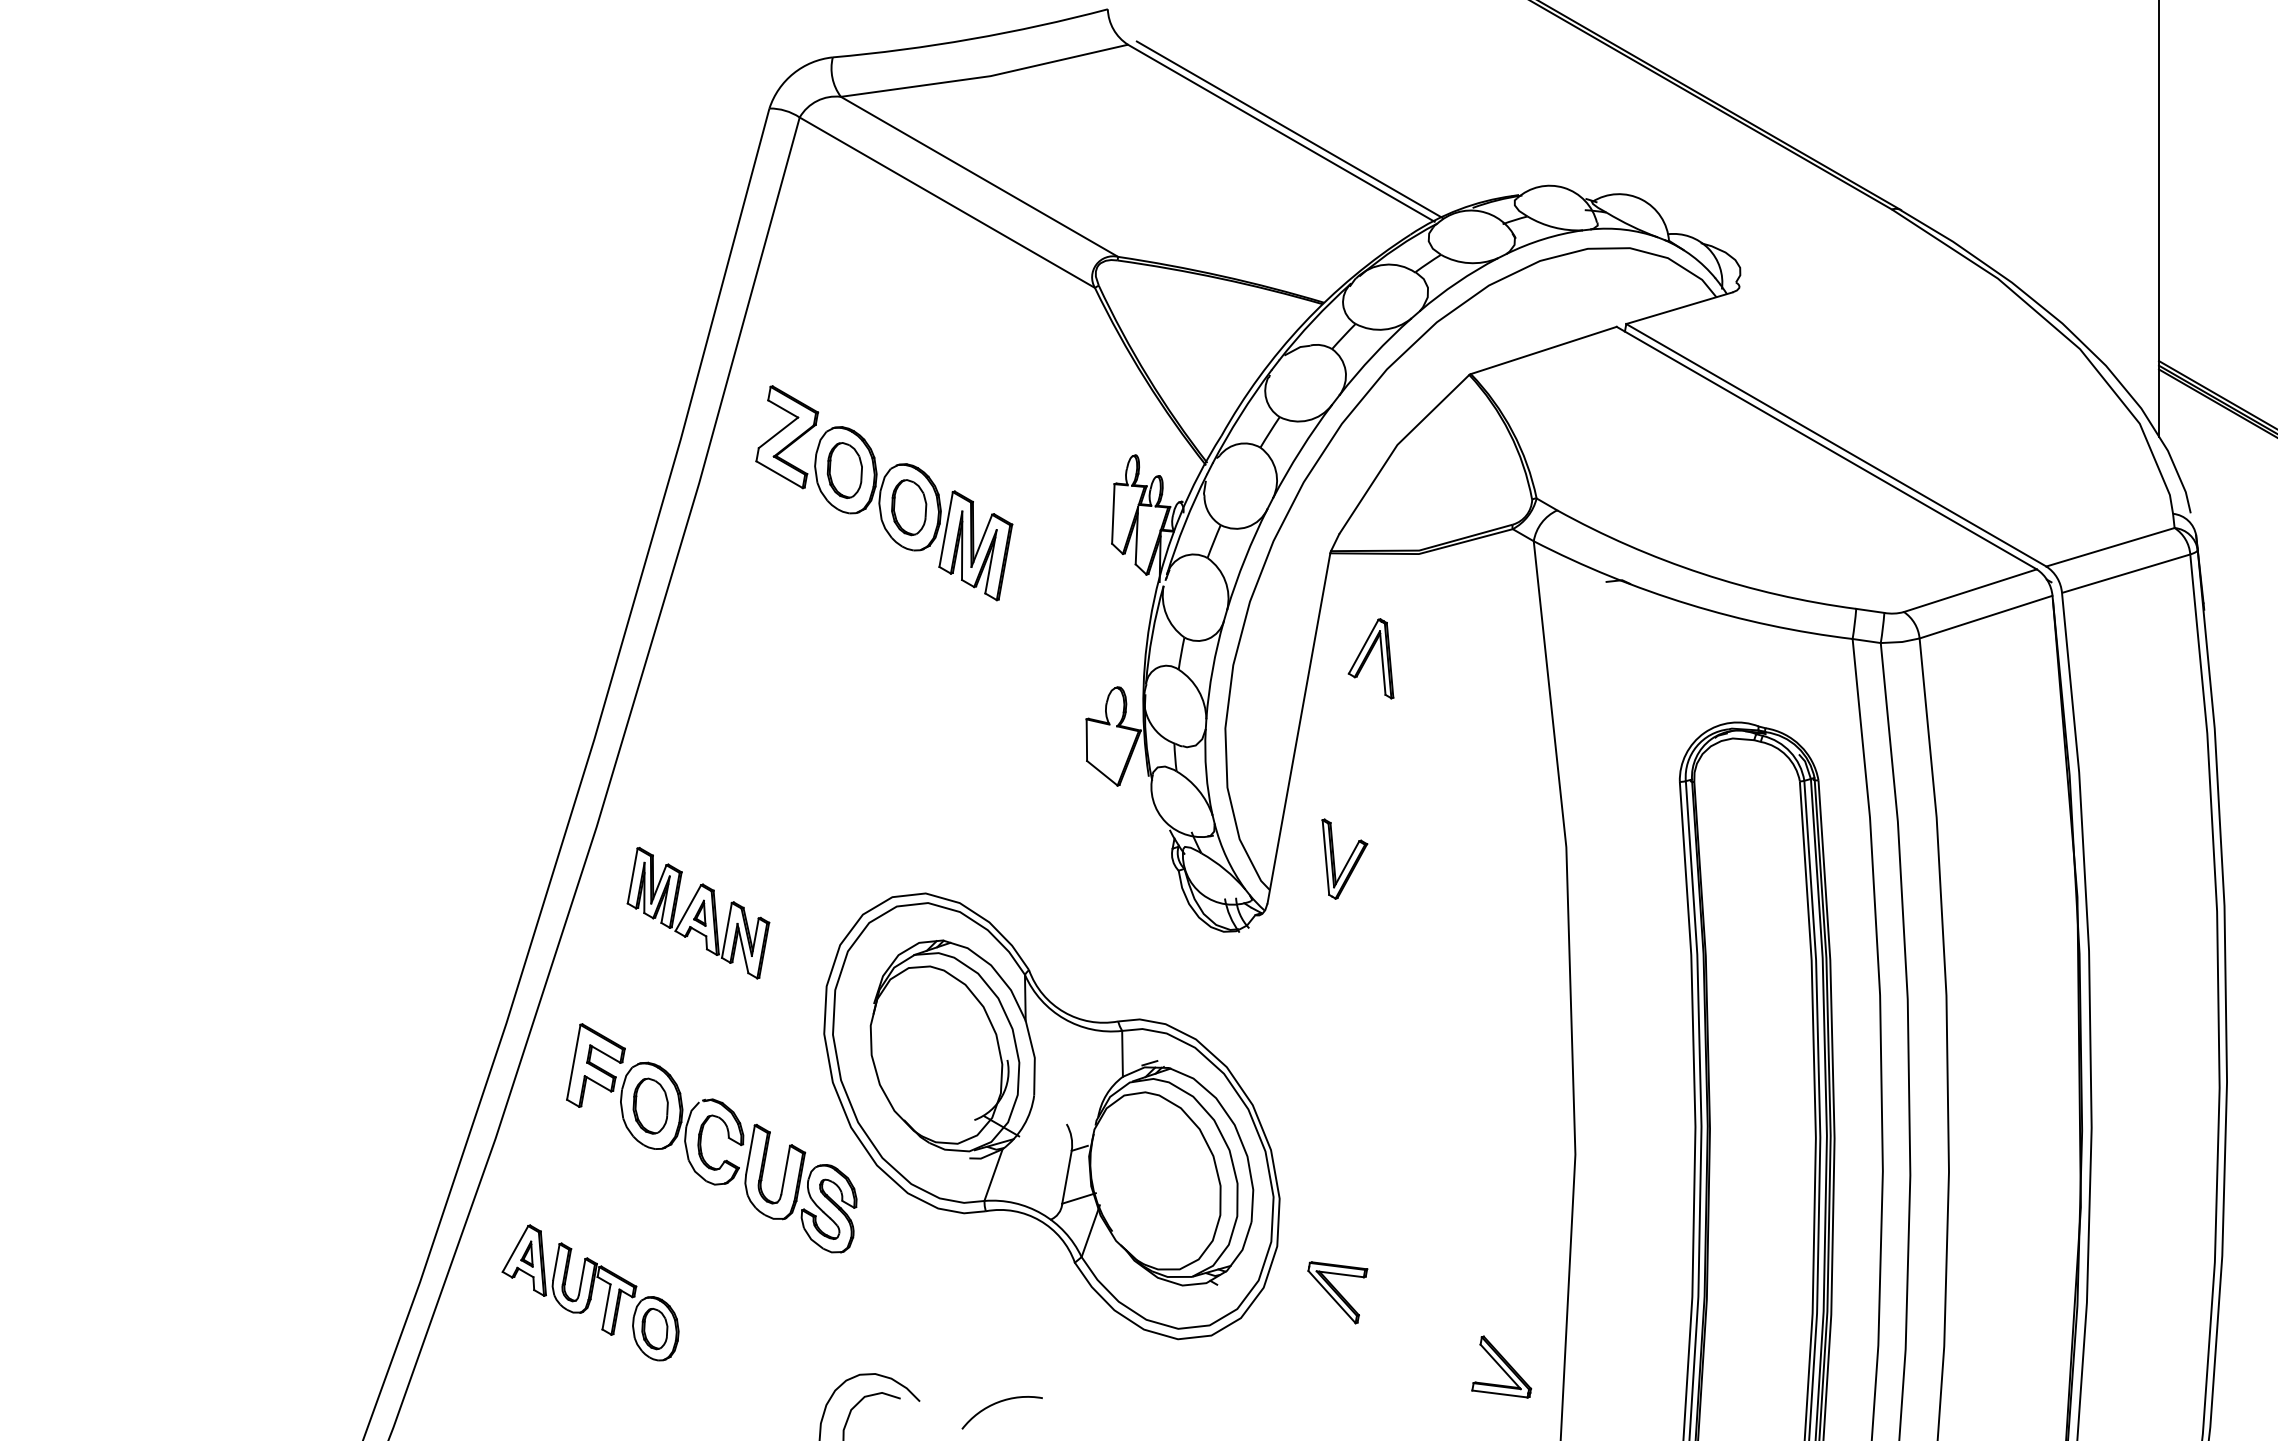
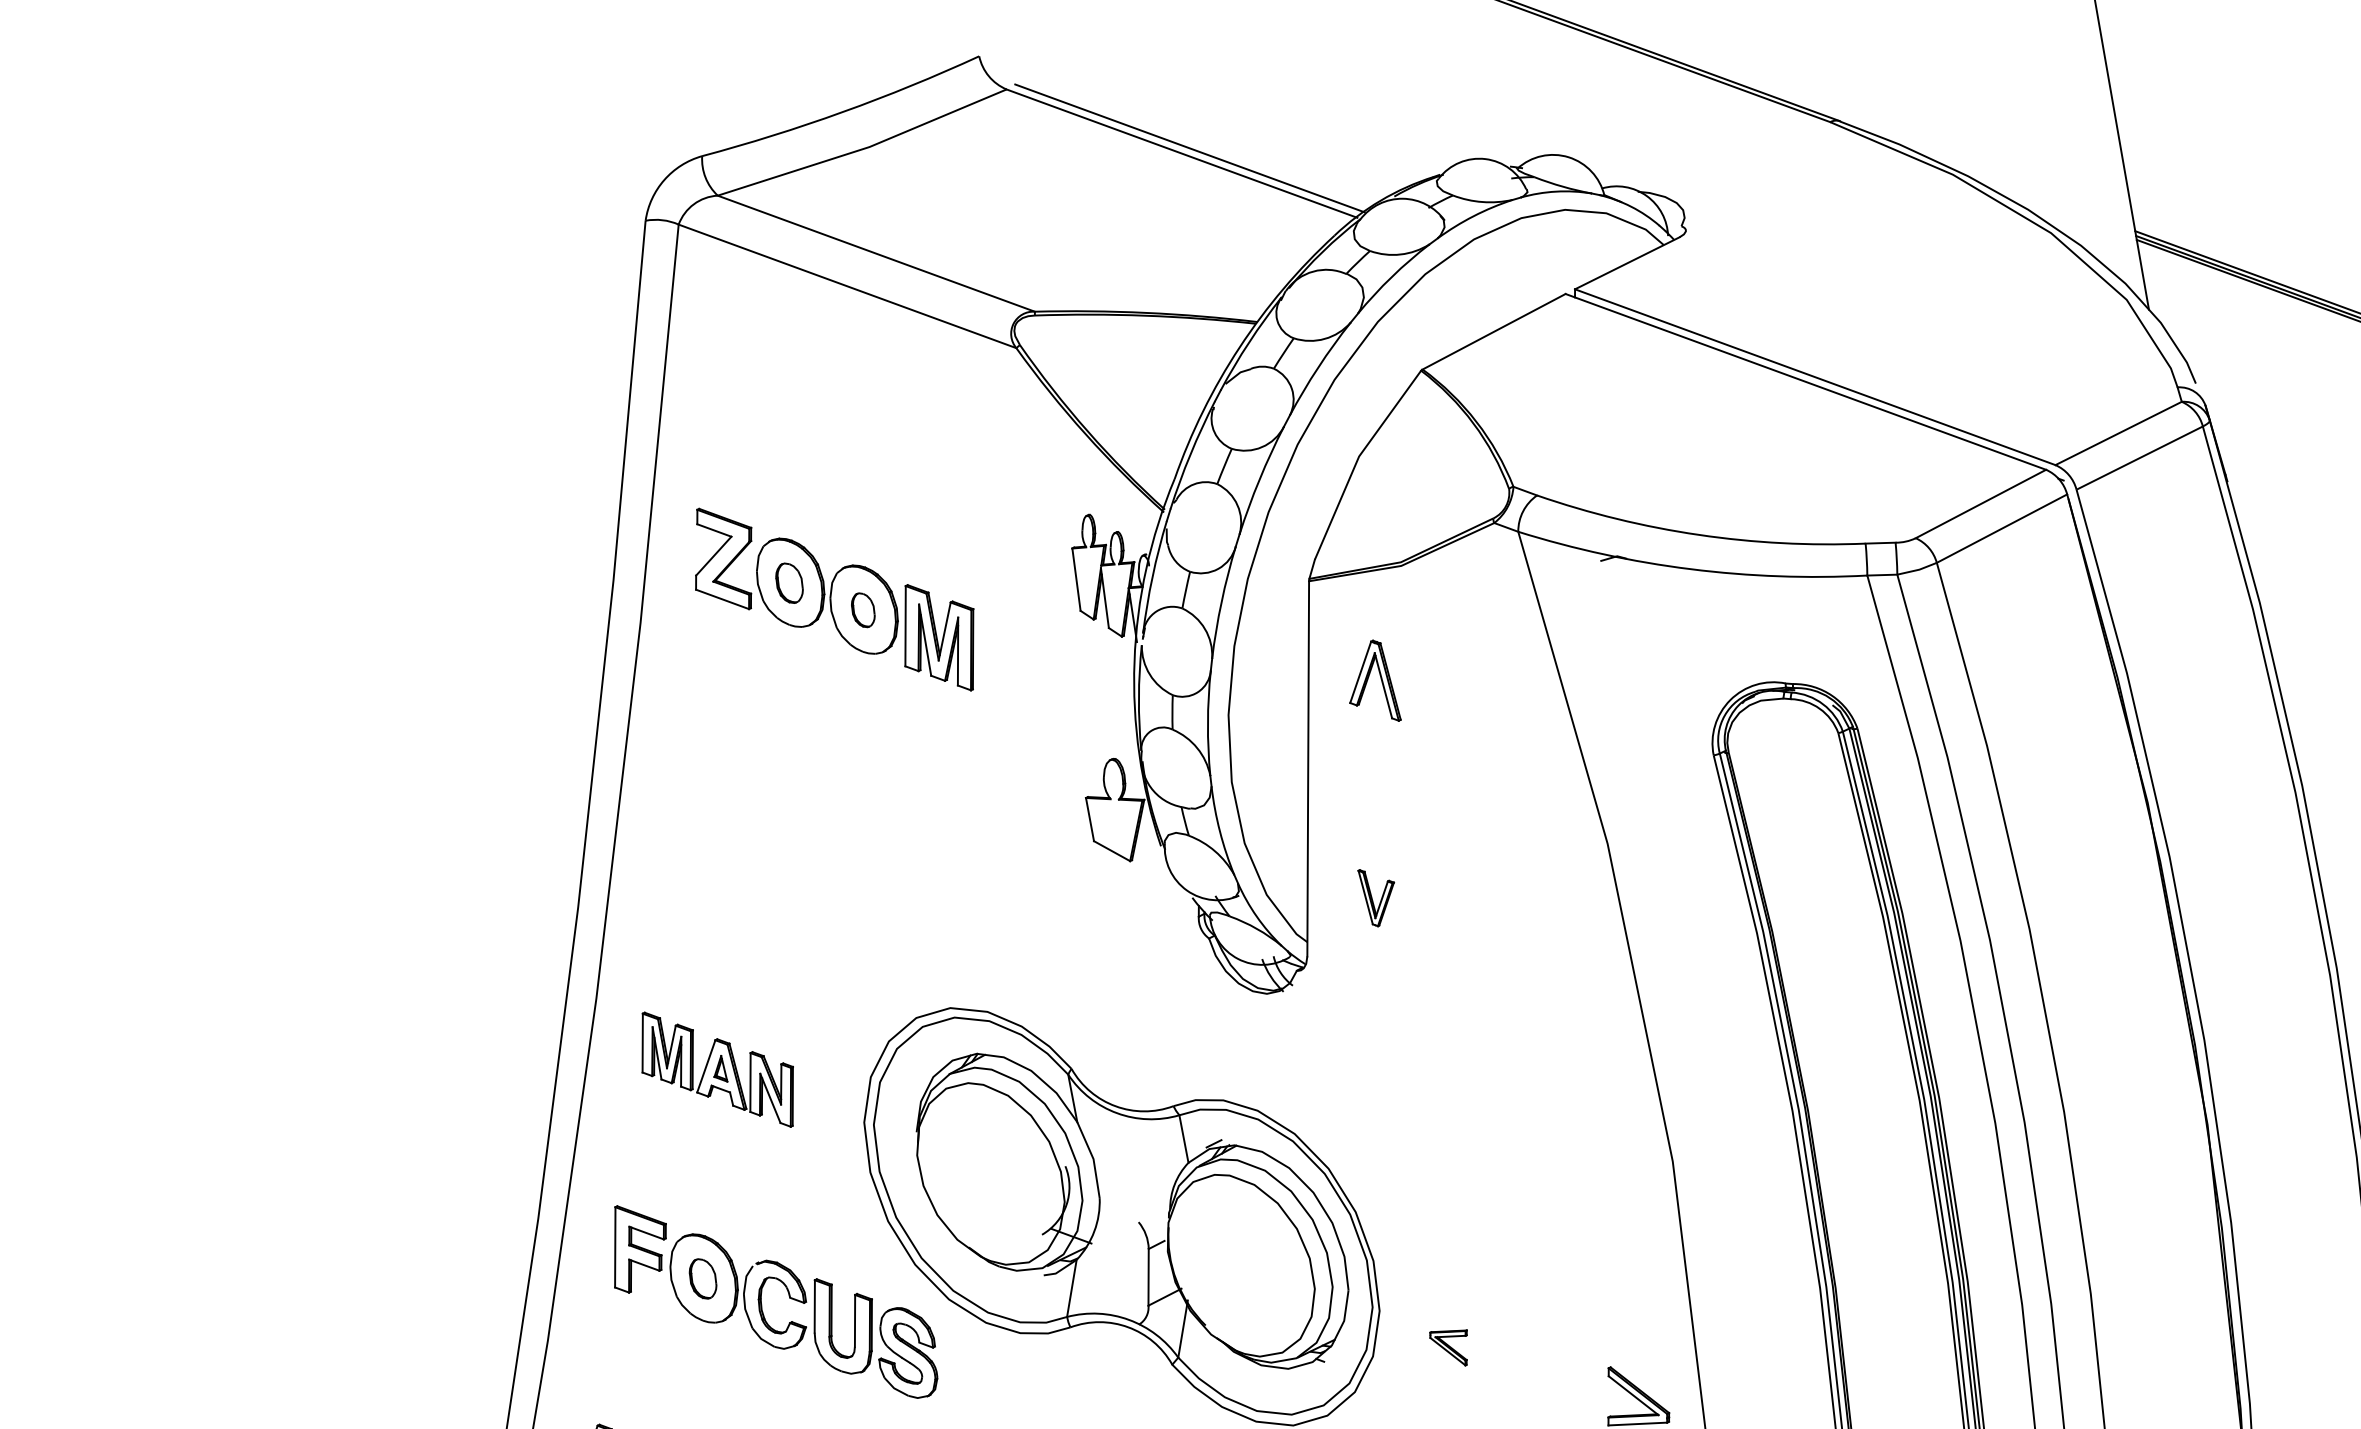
part: (844, 470) -> (789, 583), size x0.7
part: (909, 507) -> (863, 609), size x0.6
part: (1344, 858) -> (1379, 895), size x0.7
part: (650, 1105) -> (702, 1278), size x0.7
part: (1337, 1292) -> (1450, 1348), size x0.6

